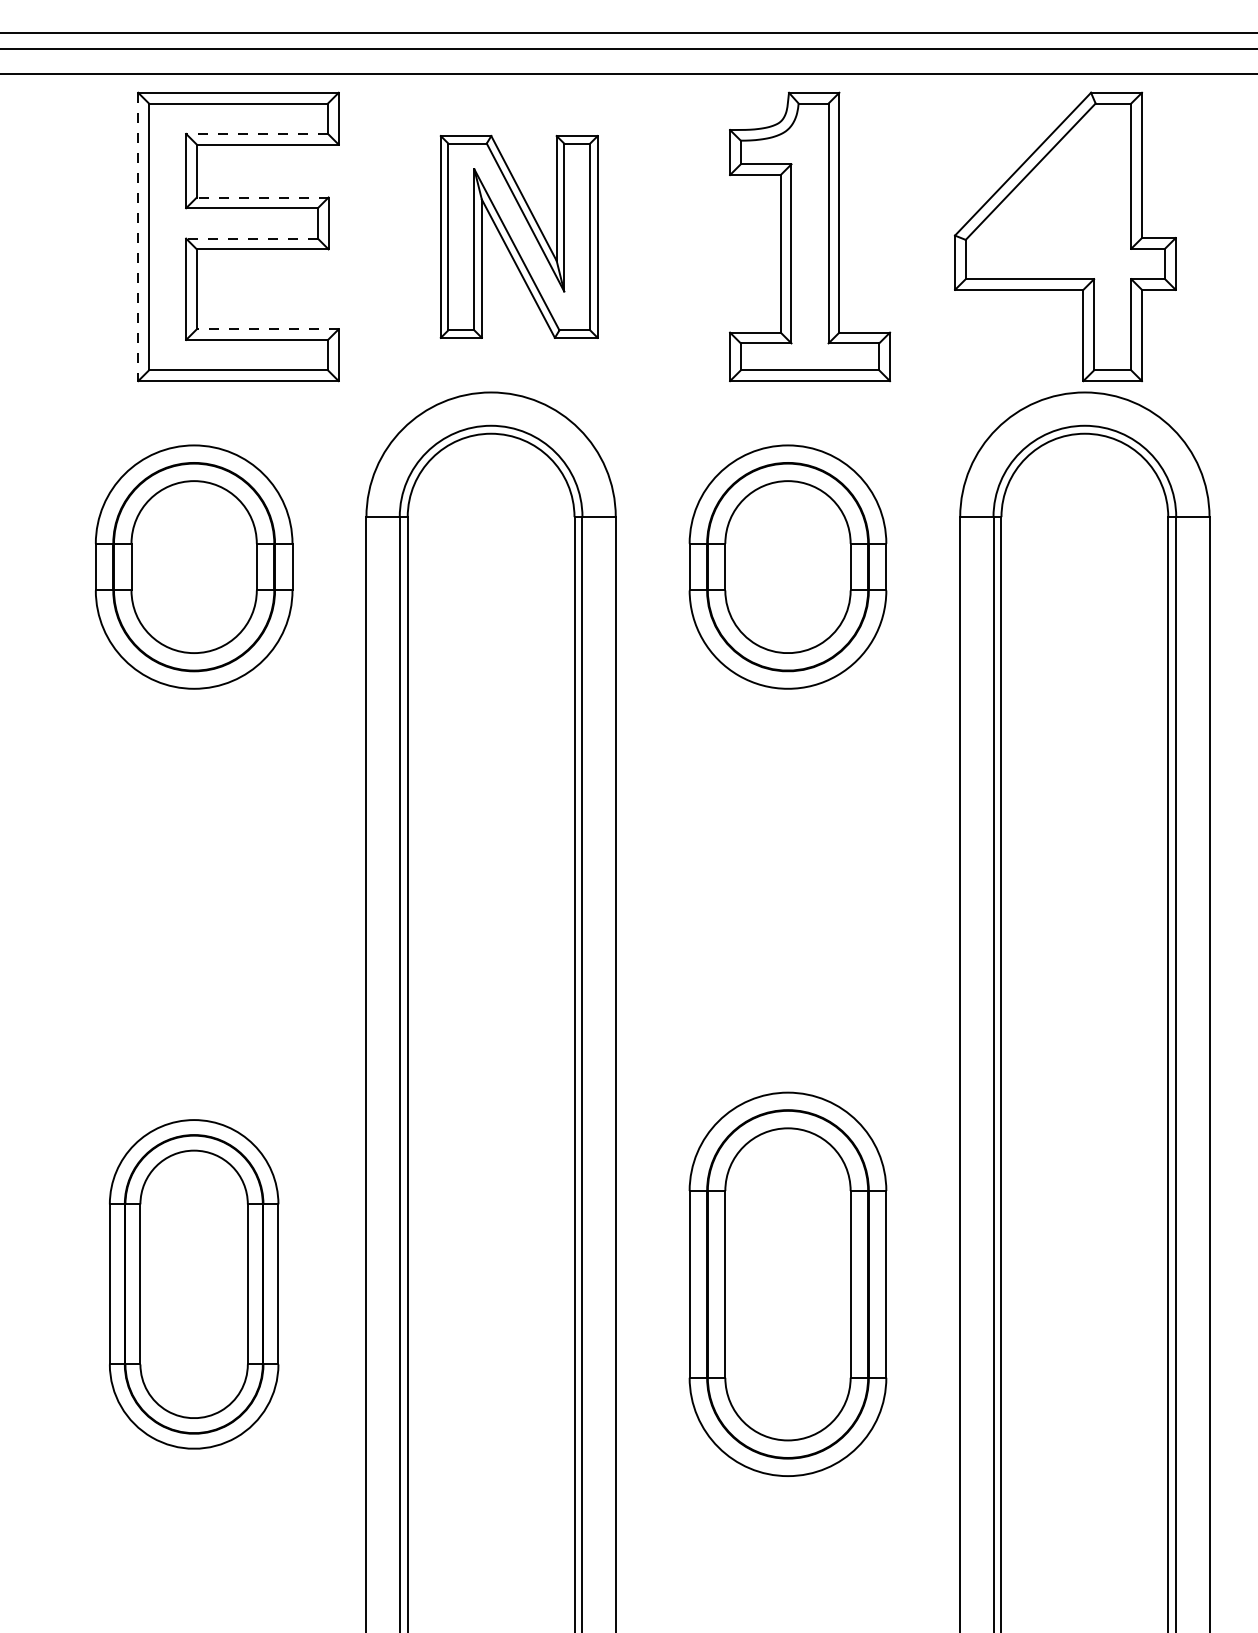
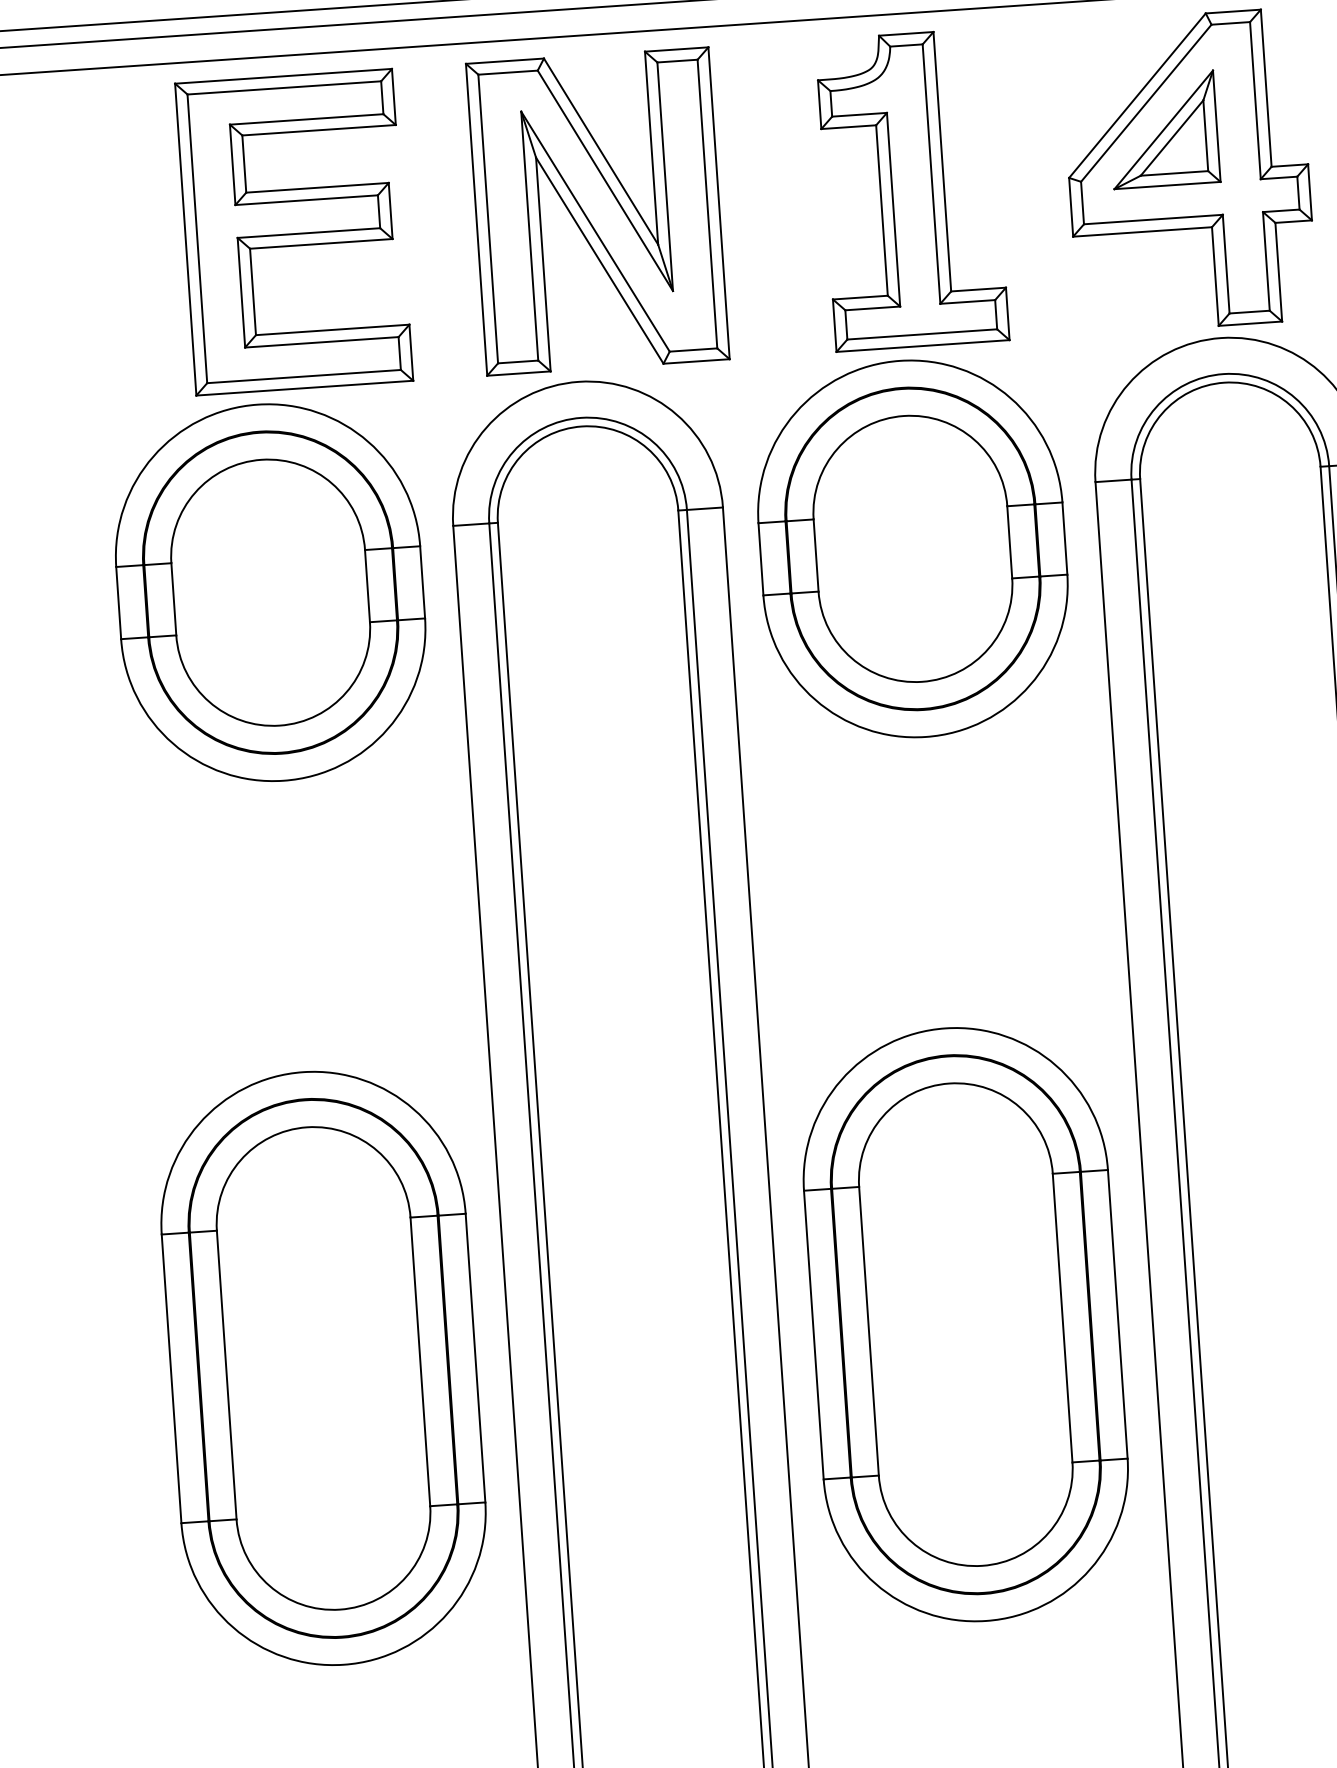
line: (257, 133) -> (307, 118), dashed -> solid
part: (1044, 196) -> (1163, 129), added
line: (262, 197) -> (317, 187), dashed -> solid
part: (519, 236) -> (598, 211), size x1.43
line: (138, 237) -> (186, 240), dashed -> solid
line: (252, 238) -> (309, 232), dashed -> solid
line: (267, 329) -> (332, 330), dashed -> solid
part: (193, 566) -> (269, 592), size x1.43
part: (787, 566) -> (912, 548), size x1.43
part: (193, 1284) -> (322, 1368), size x1.67
part: (787, 1284) -> (965, 1324), size x1.43

